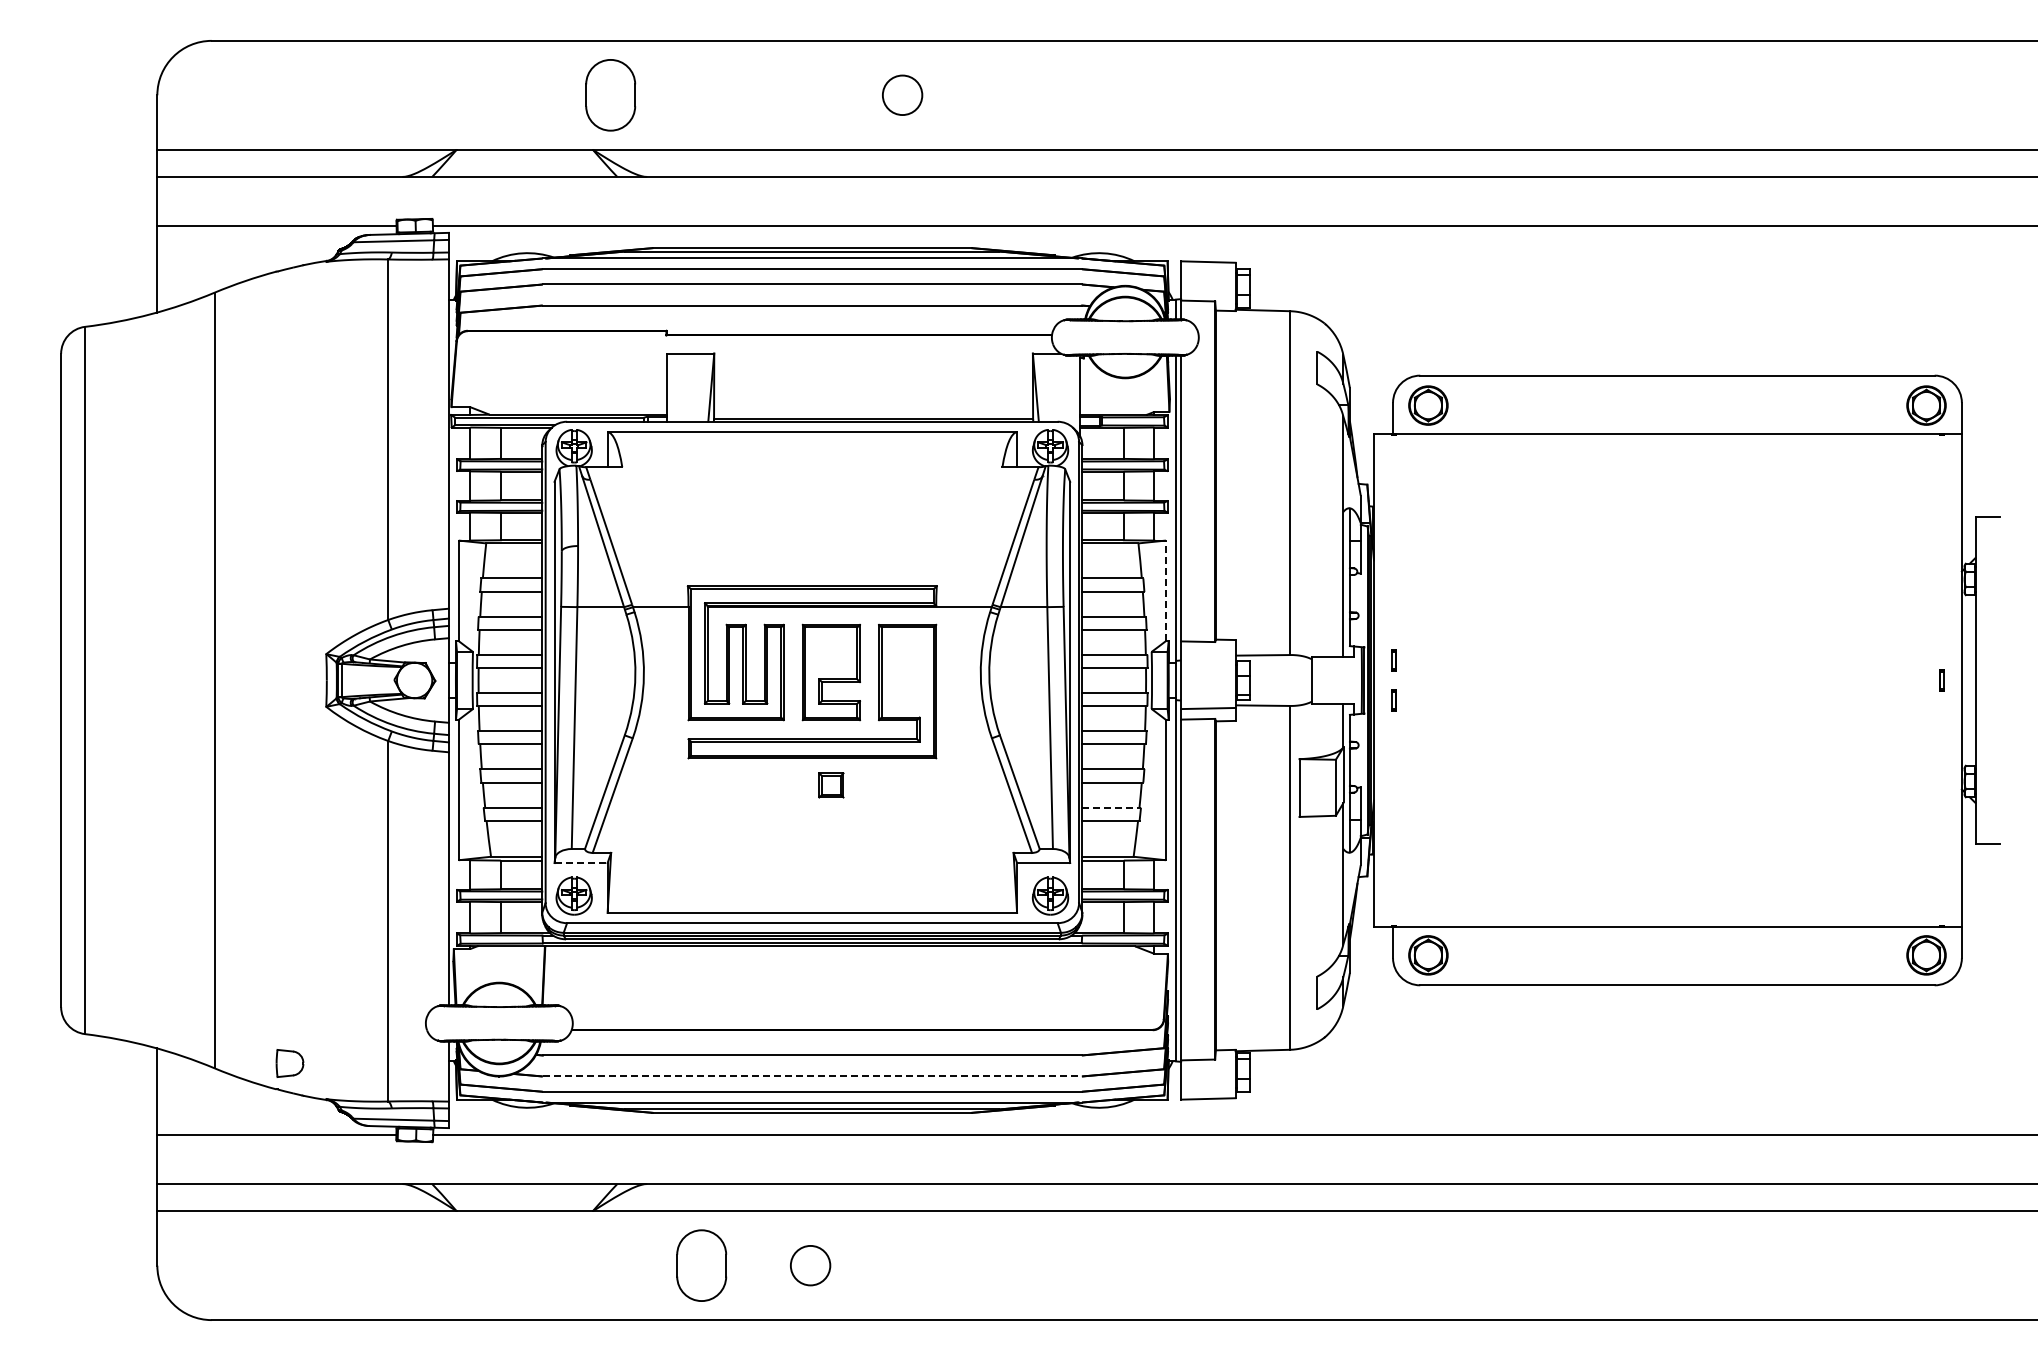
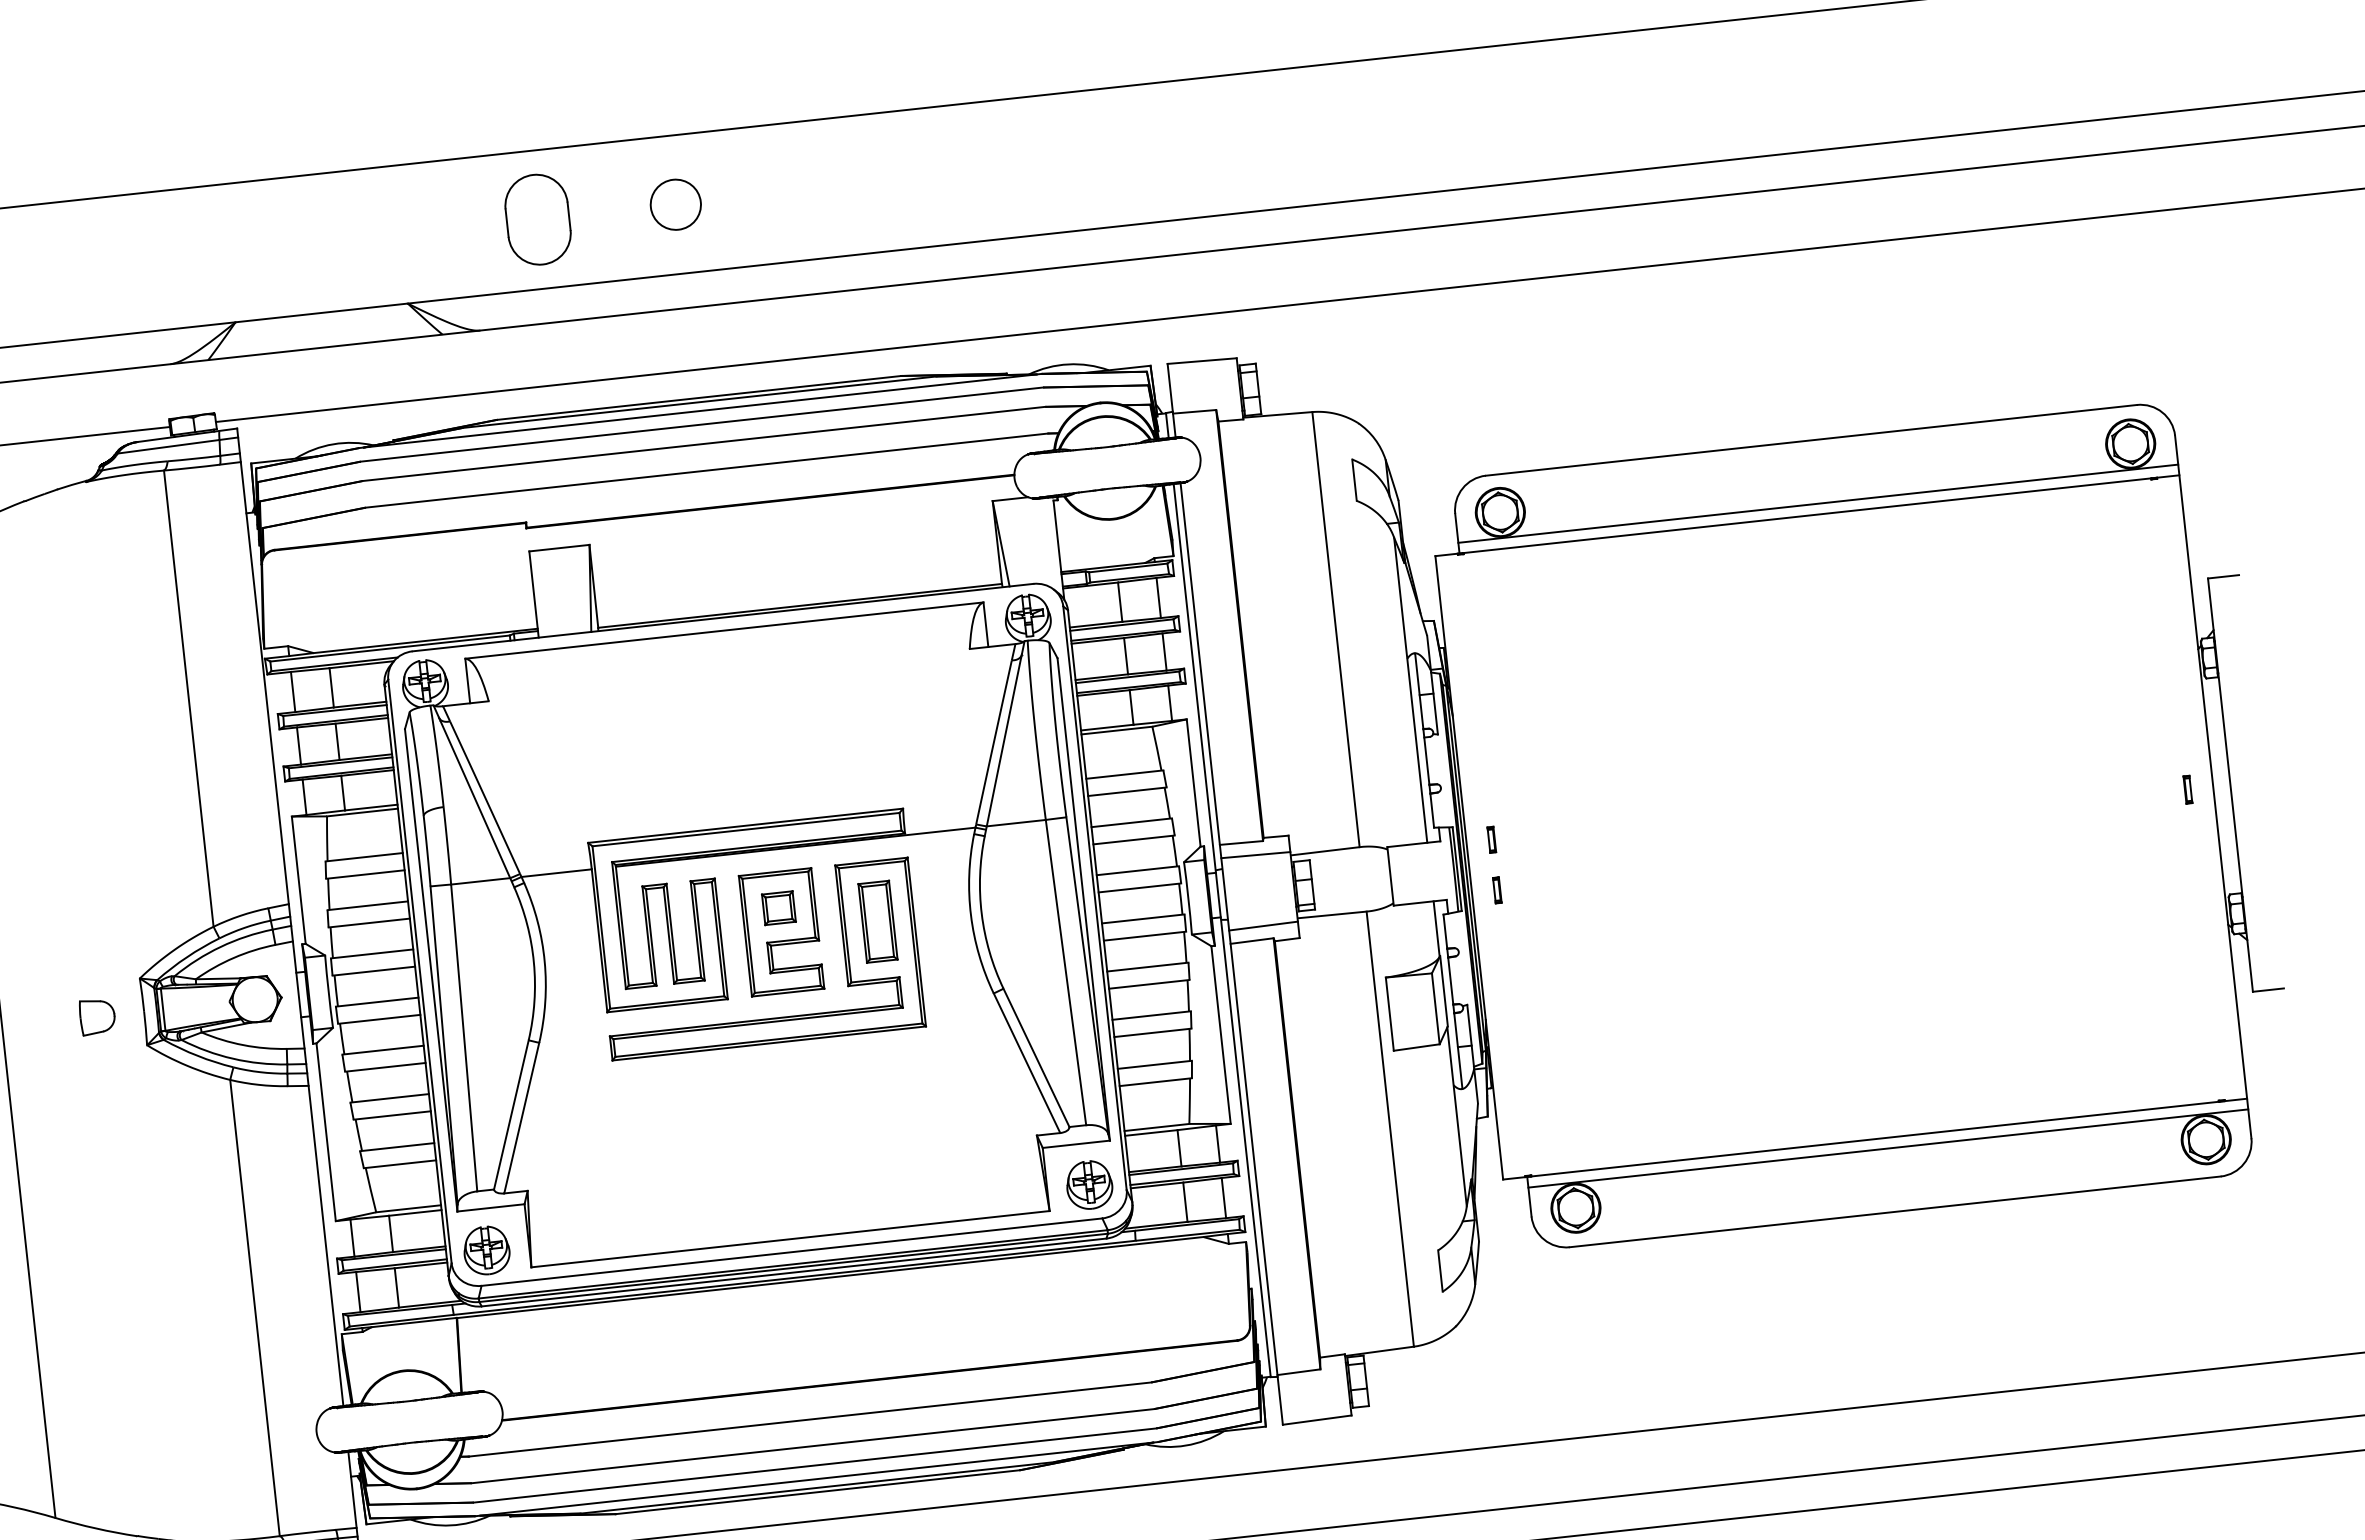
circle: (902, 94) -> (675, 203), moved
part: (610, 95) -> (537, 220), moved
line: (1677, 425) -> (1818, 503), added
line: (1165, 590) -> (1193, 782), dashed -> solid
line: (1208, 652) -> (1256, 855), added
part: (907, 672) -> (877, 921), added
part: (831, 785) -> (779, 908), moved
line: (1112, 807) -> (1155, 1064), dashed -> solid
line: (581, 863) -> (491, 1208), dashed -> solid
line: (1677, 935) -> (1888, 1148), added
part: (289, 1063) -> (96, 1016), moved
line: (812, 1076) -> (813, 1446), dashed -> solid

